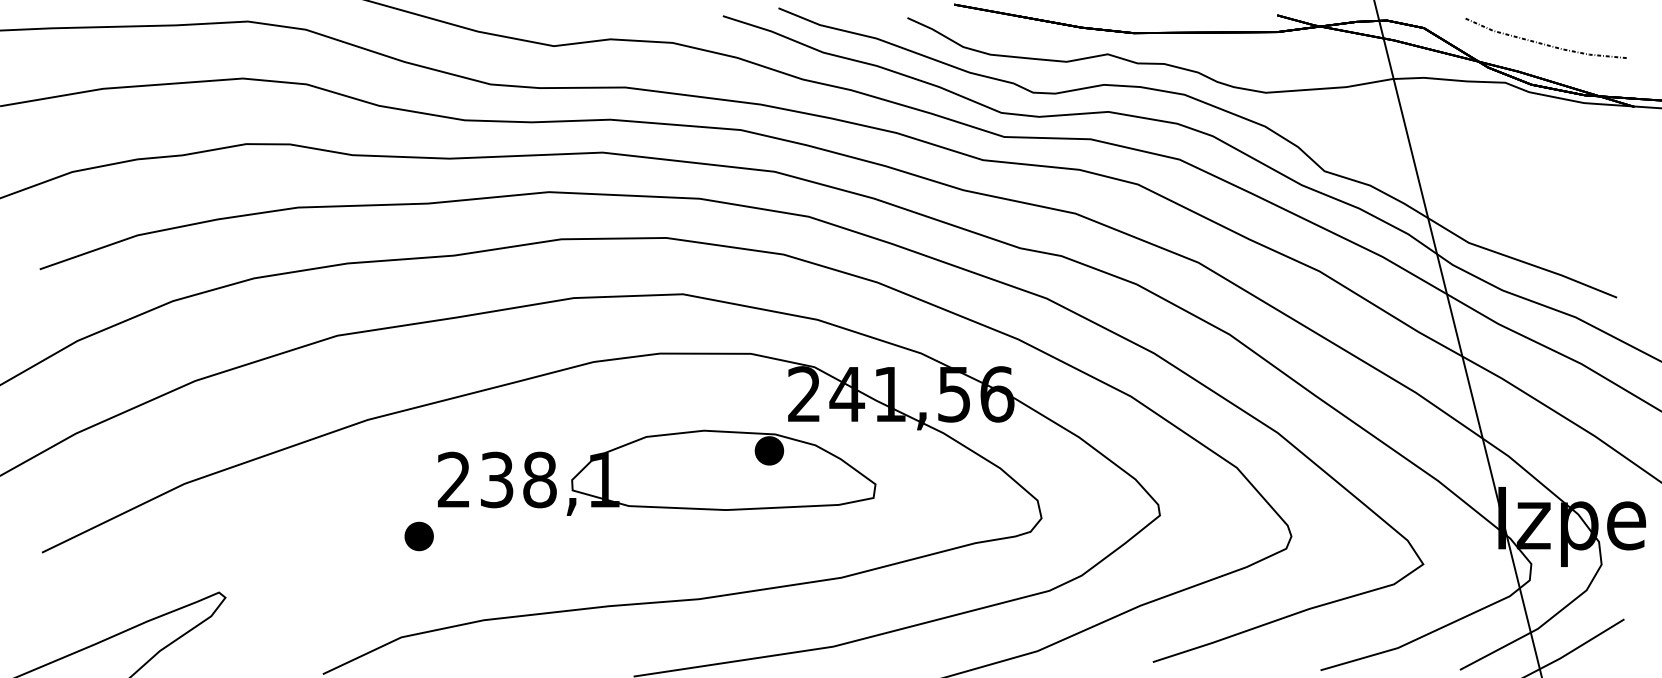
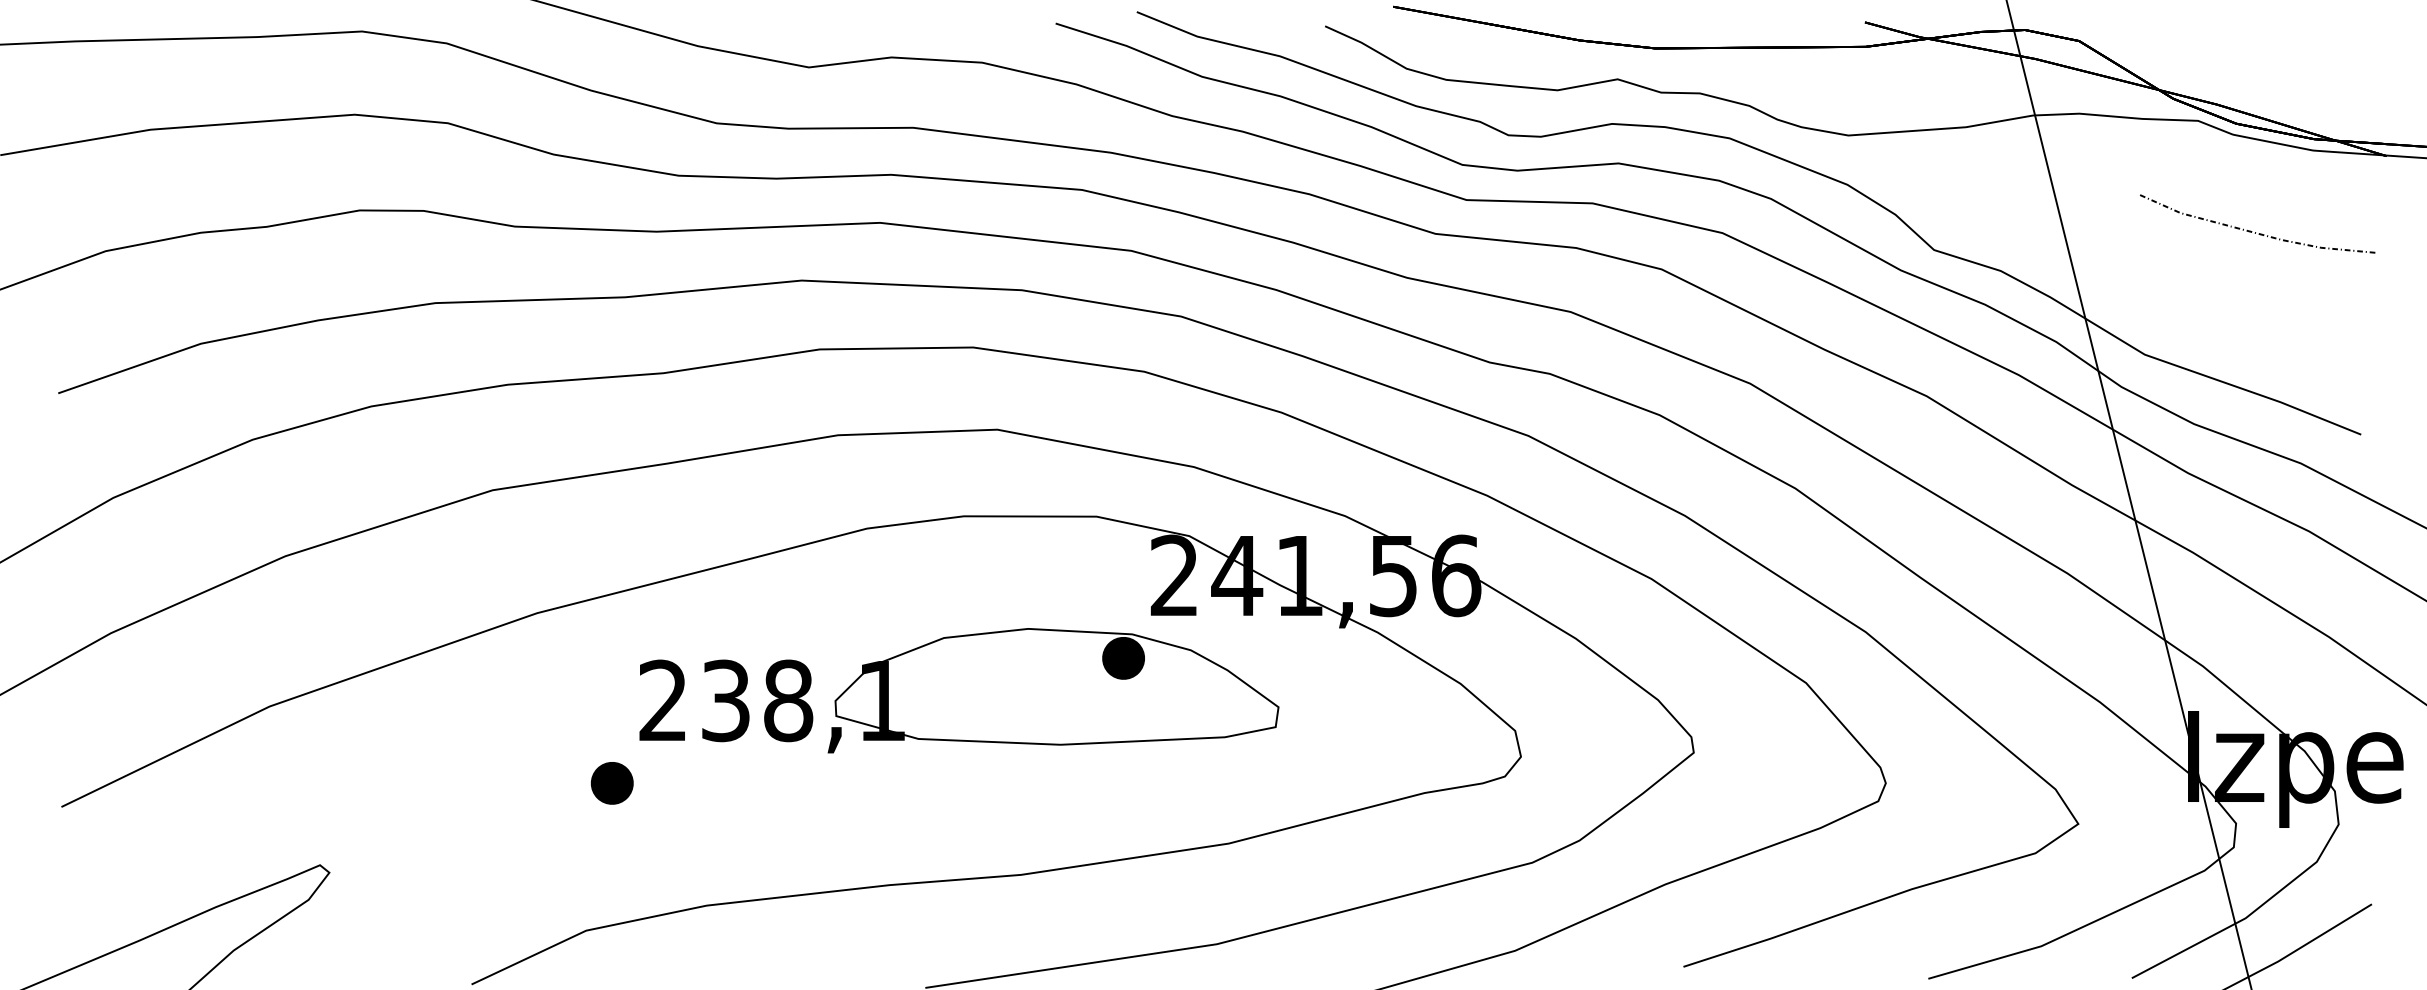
curve: (1544, 43) -> (2255, 231), moved

